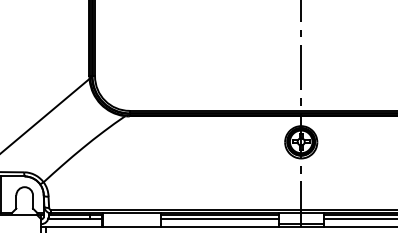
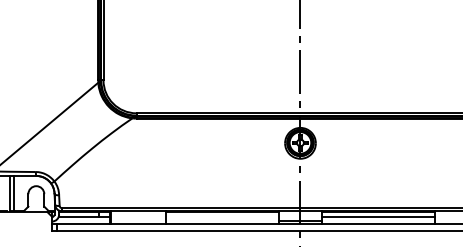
line: (219, 218) -> (222, 216), removed

